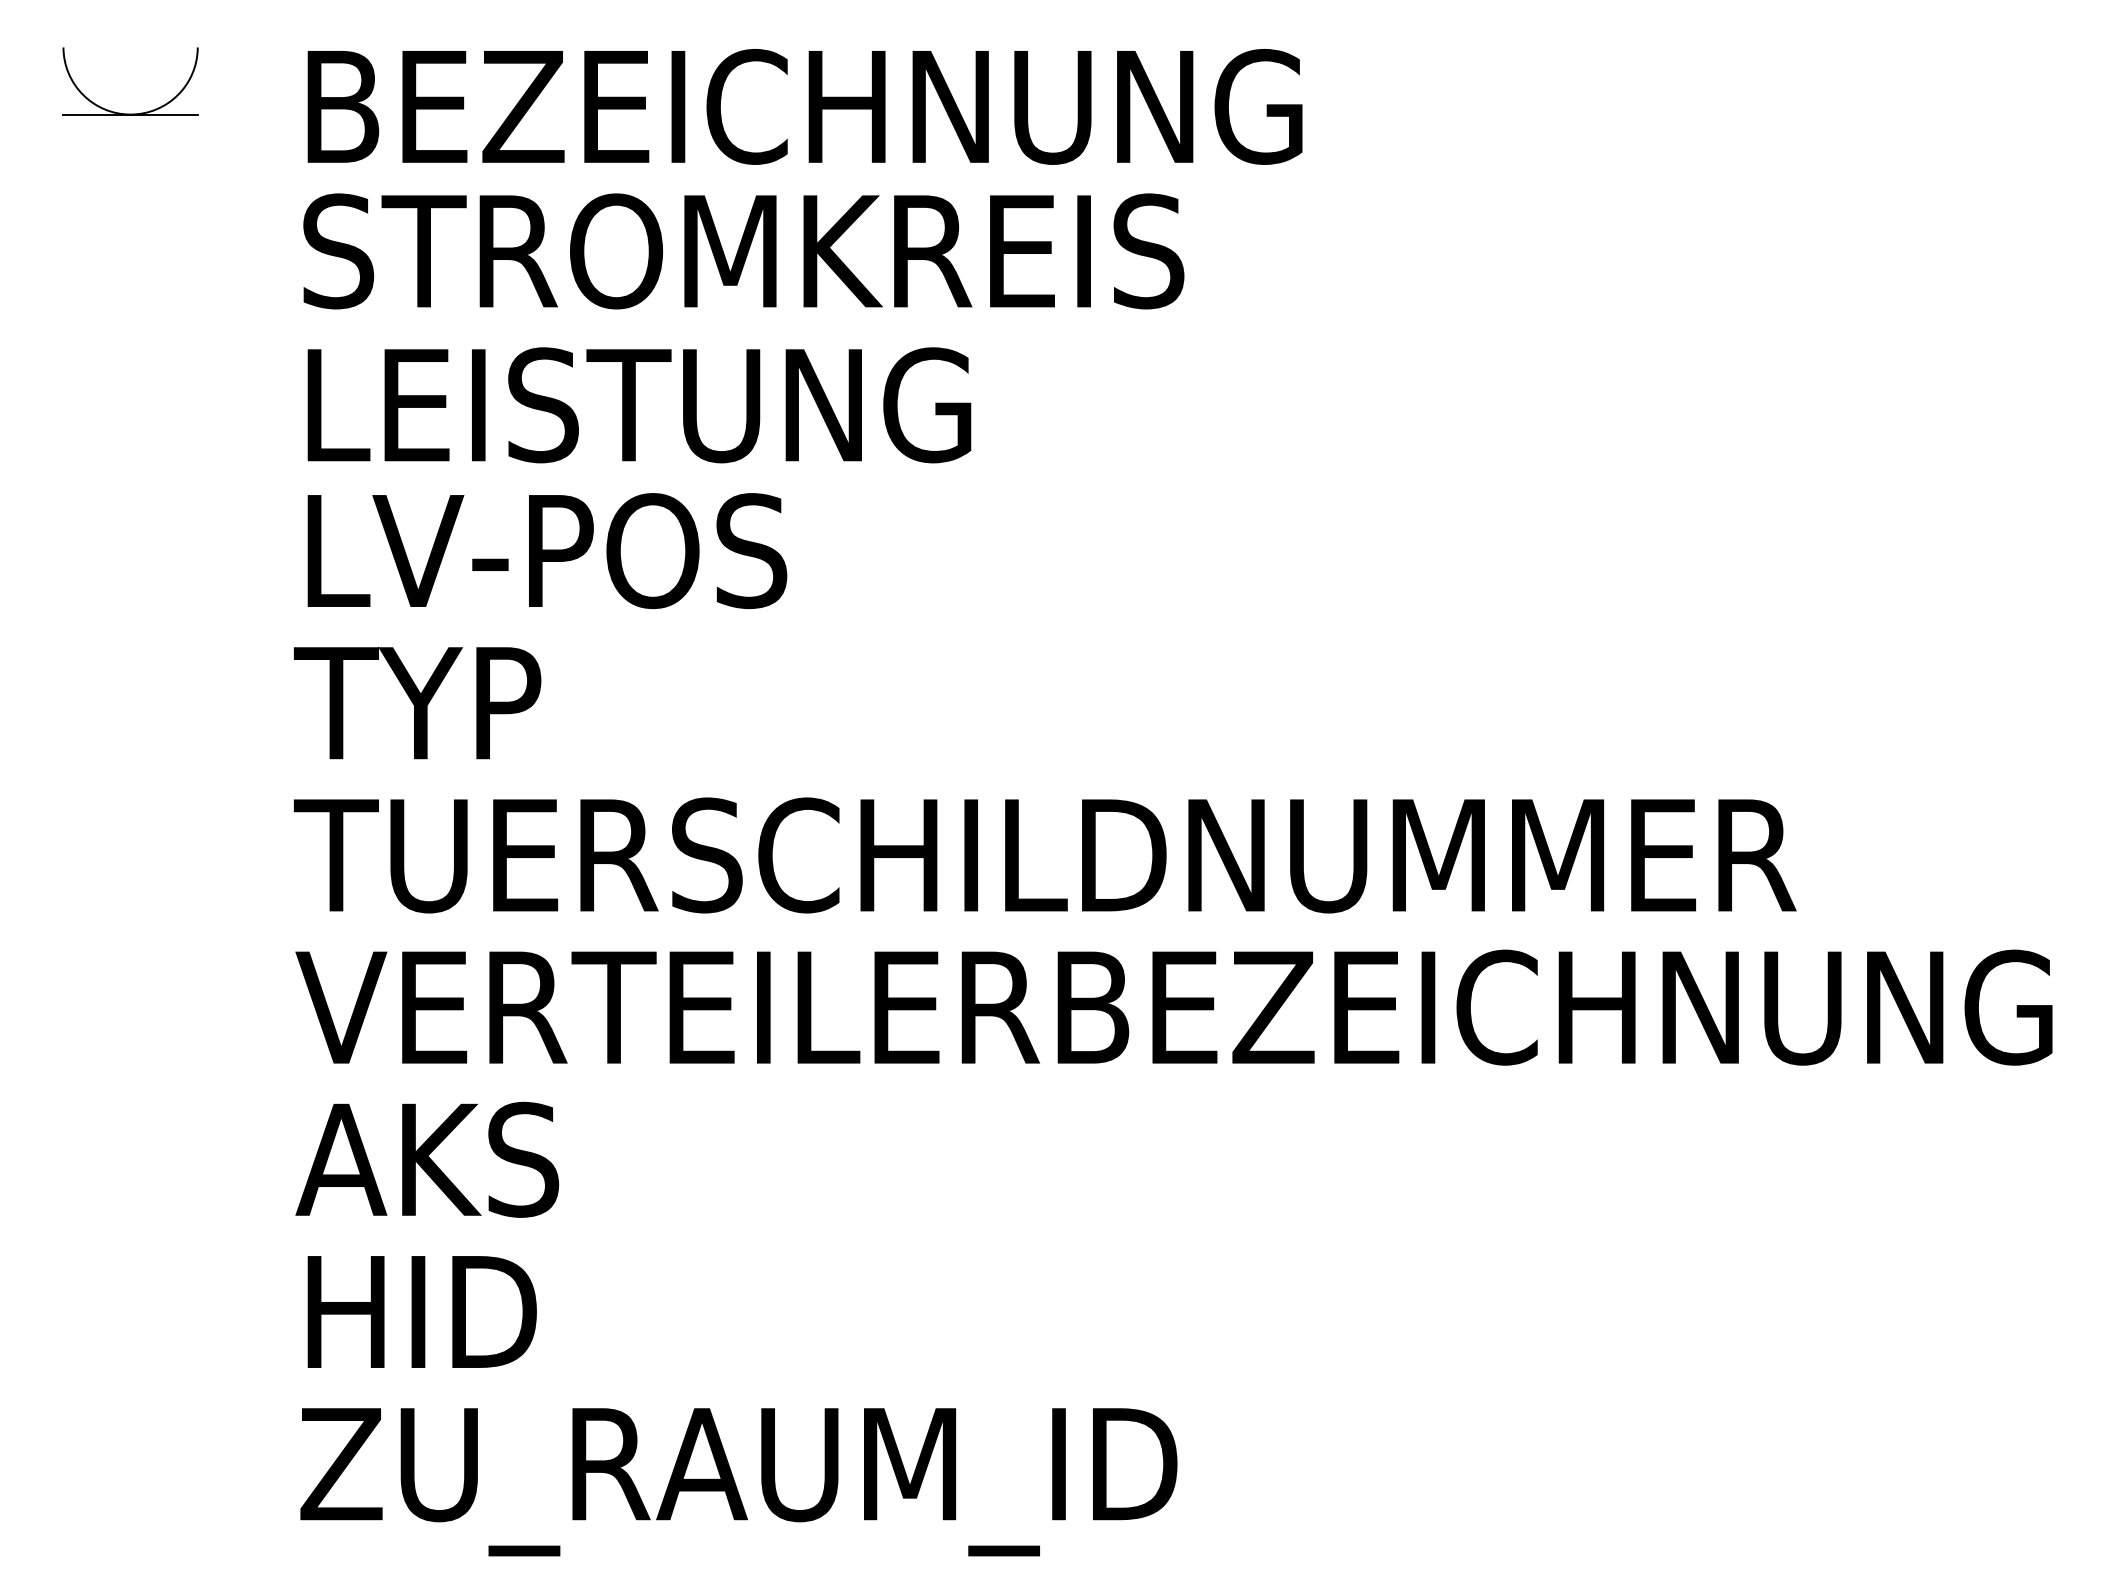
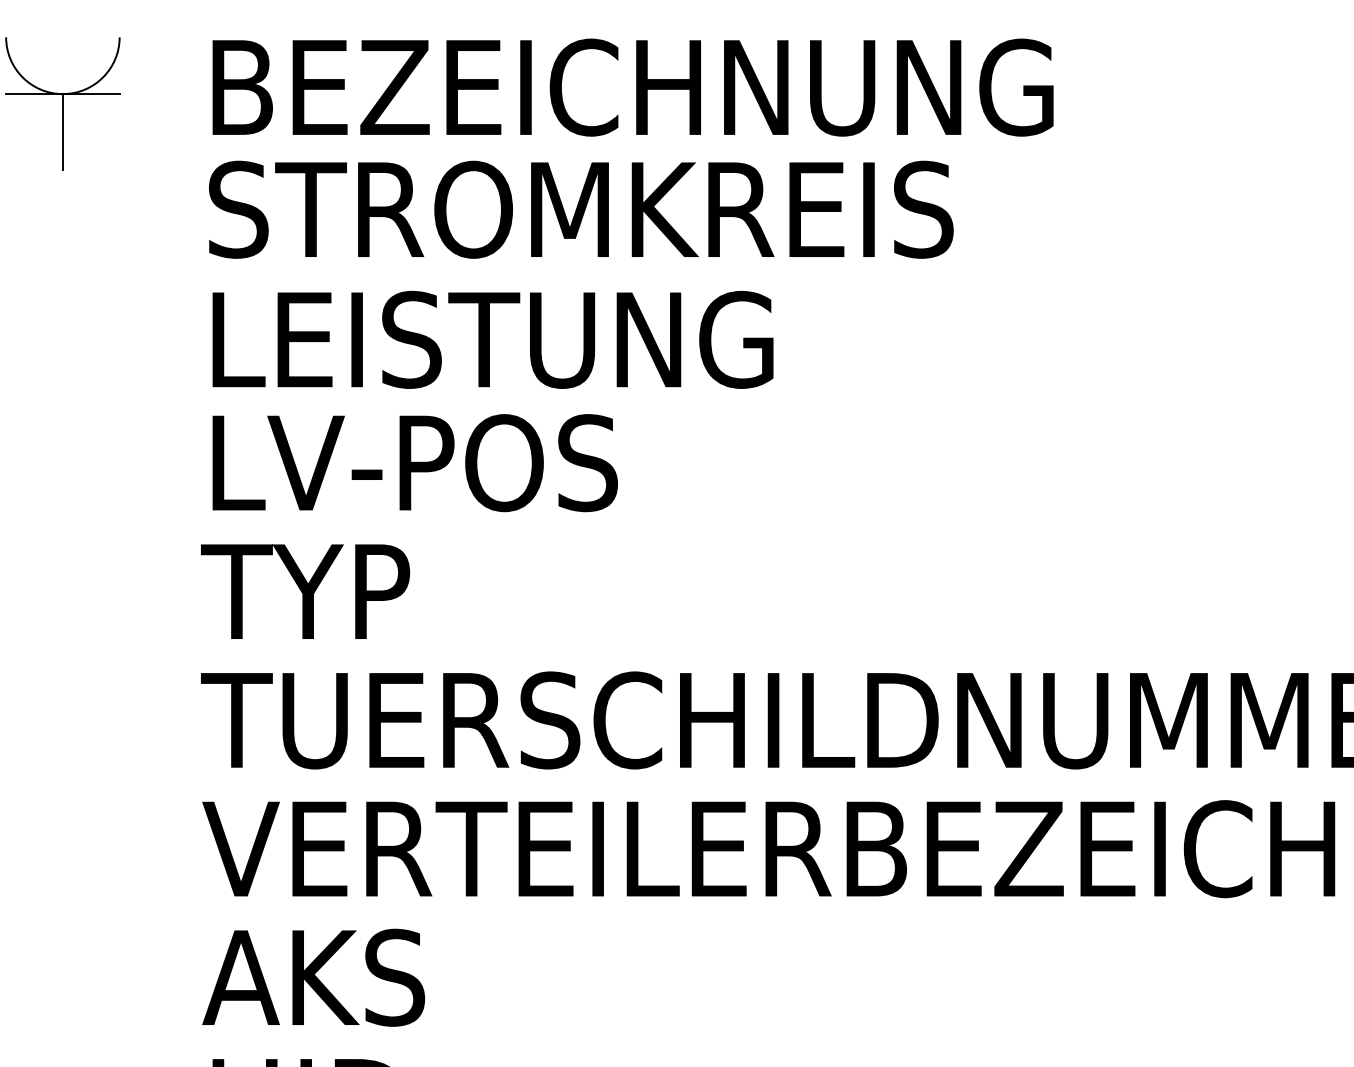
line: (130, 159) -> (62, 132), added

